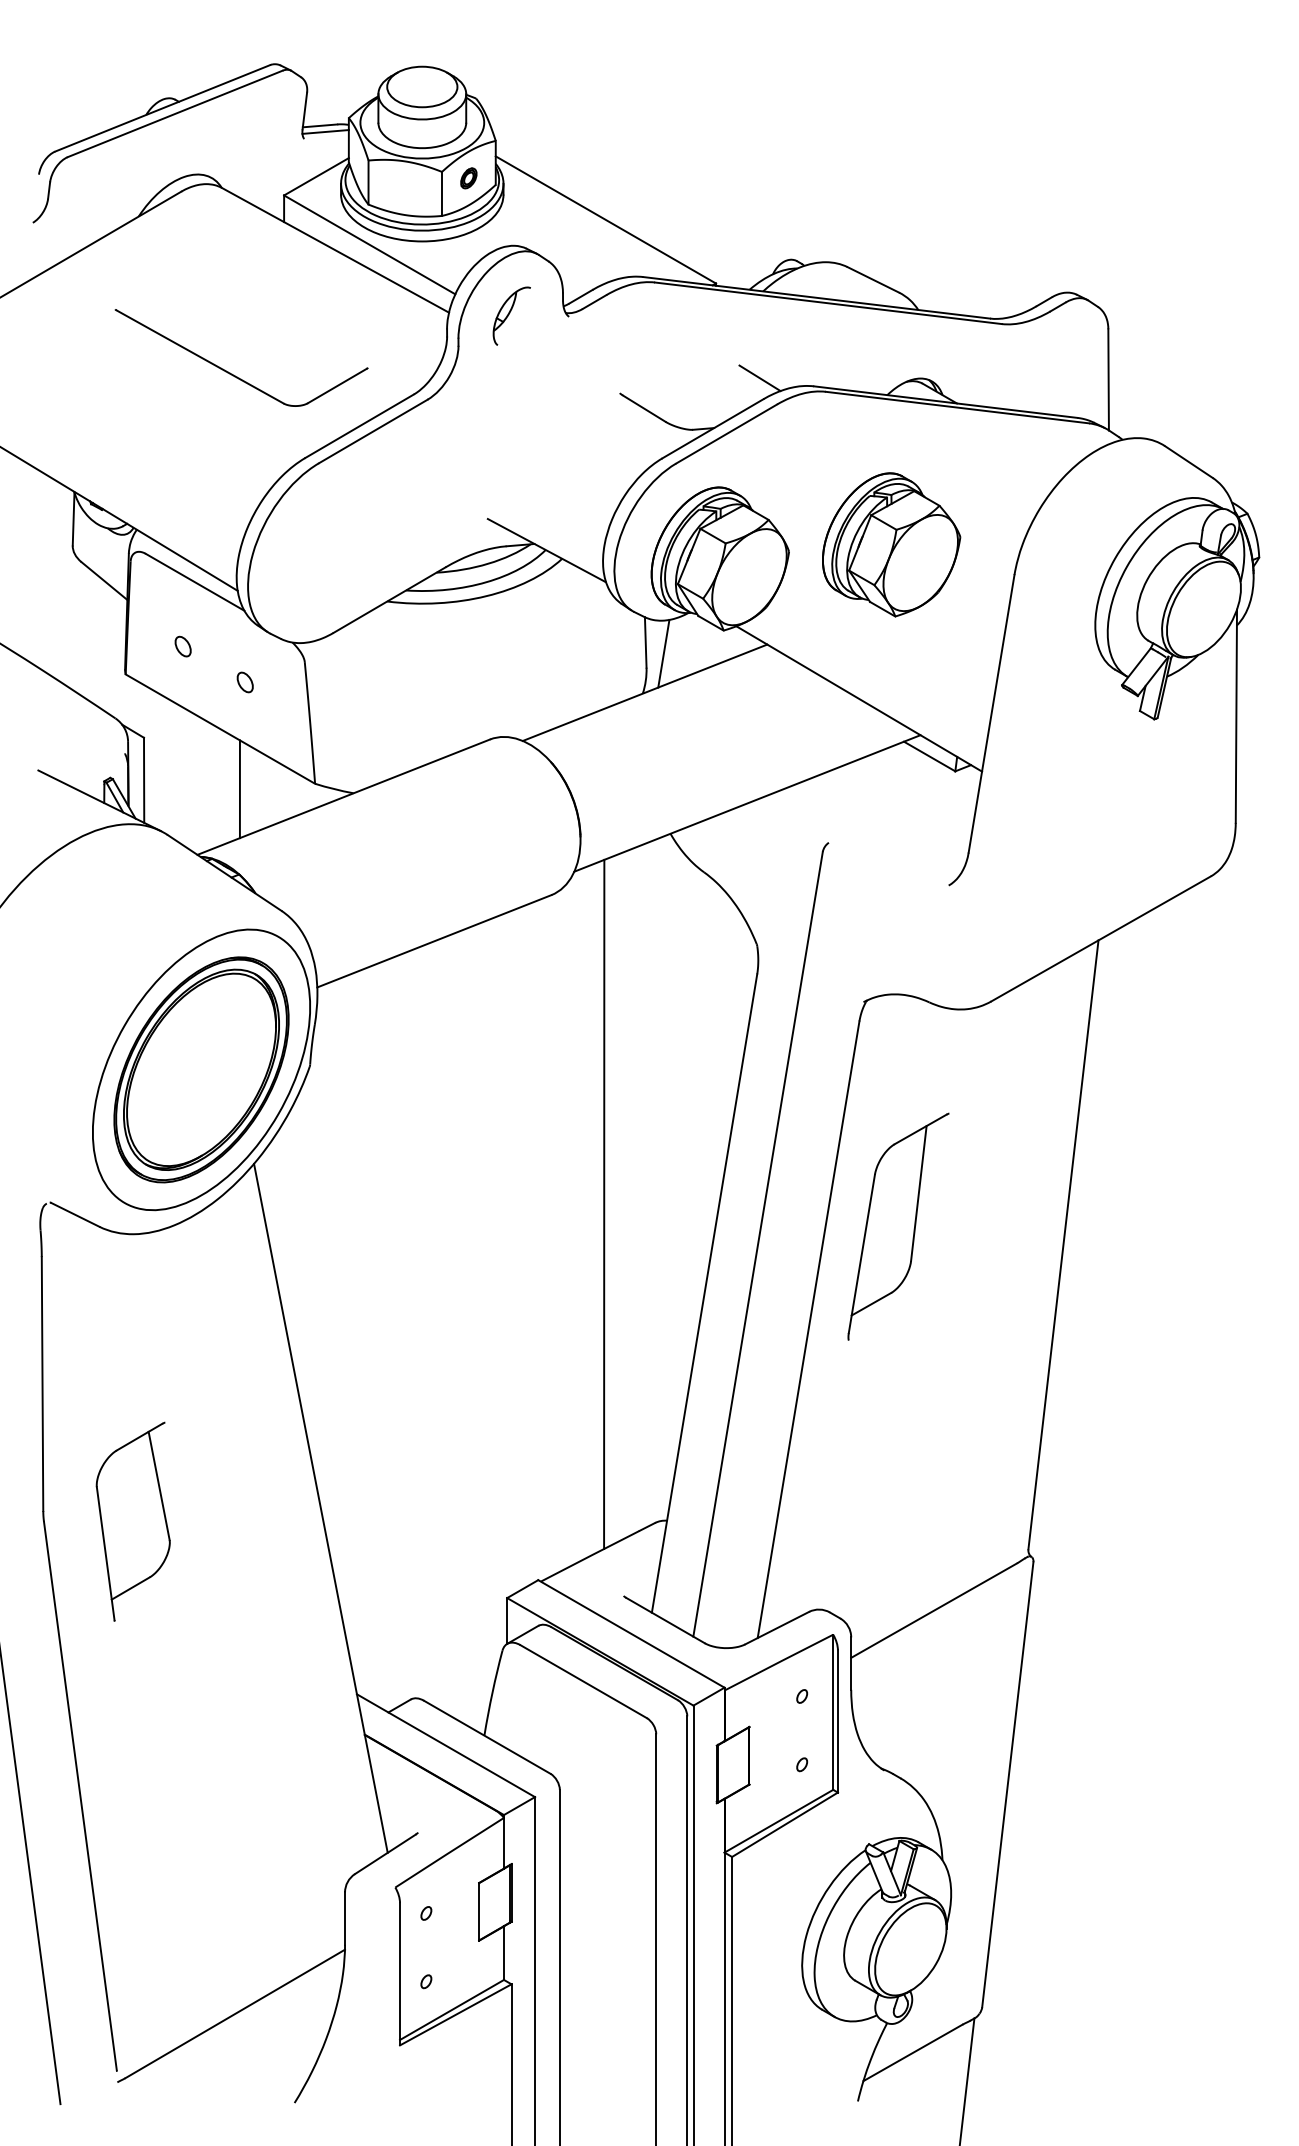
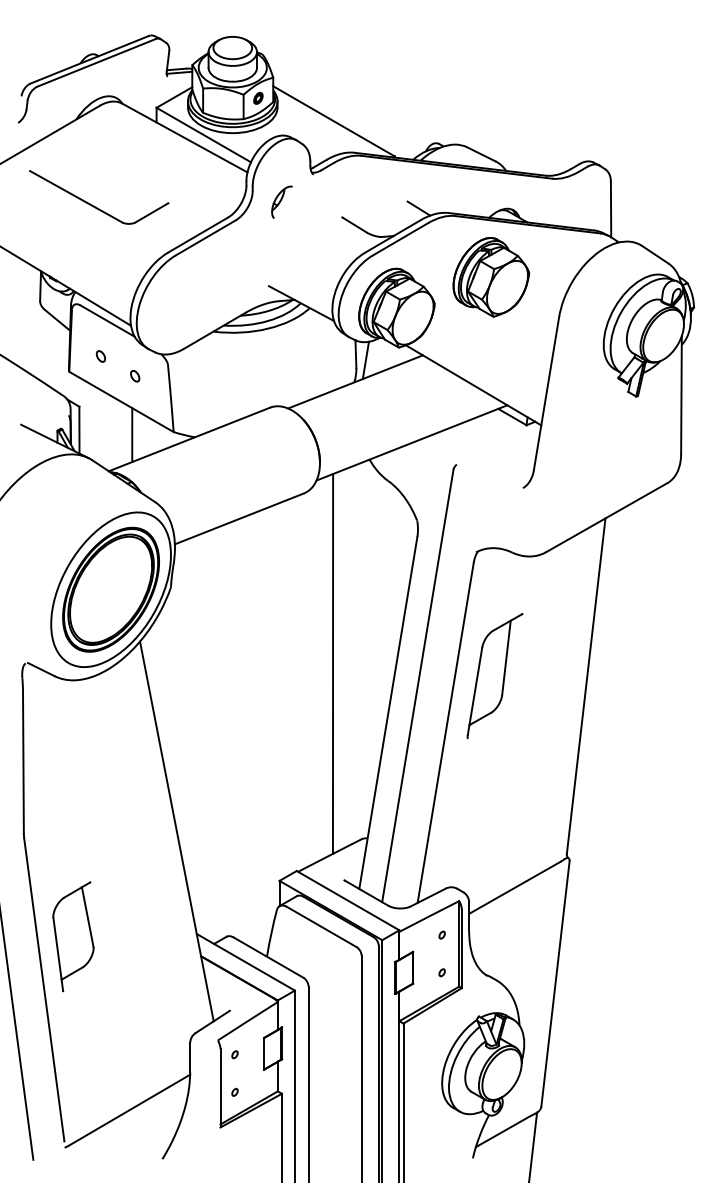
part: (510, 314) -> (281, 201), moved
part: (233, 372) -> (94, 205), moved
part: (891, 545) -> (491, 277), moved
part: (133, 1521) -> (73, 936), moved

